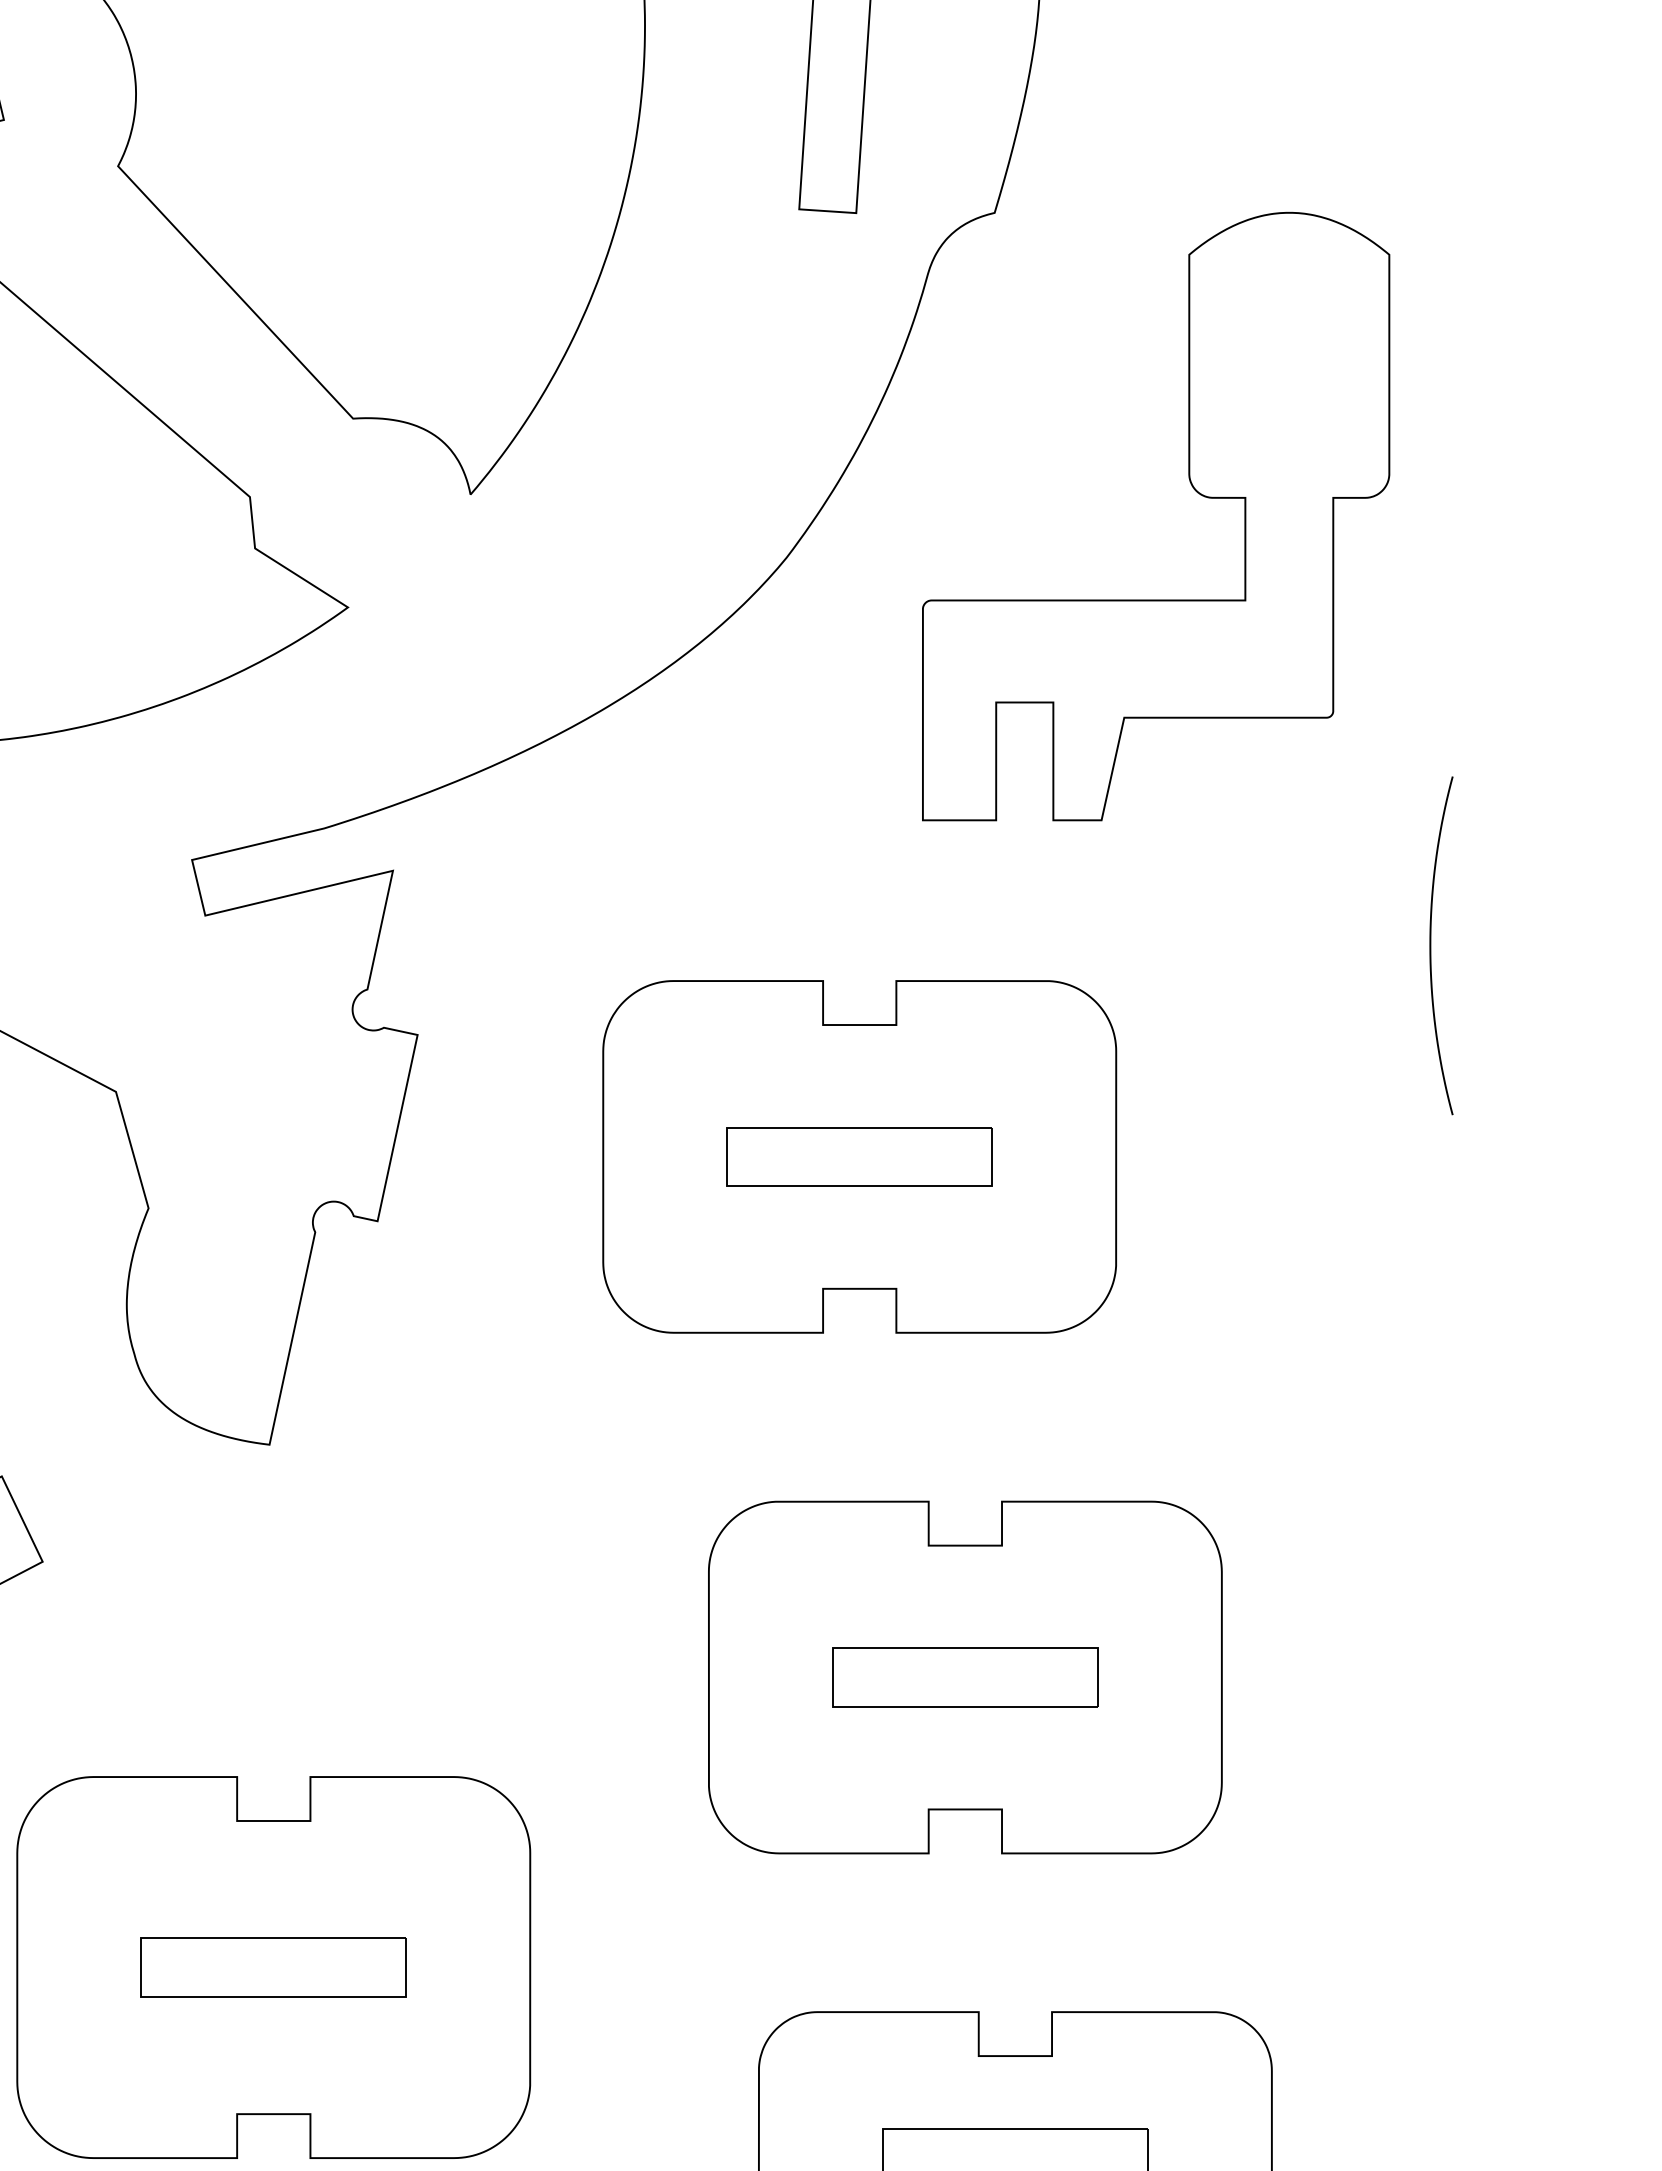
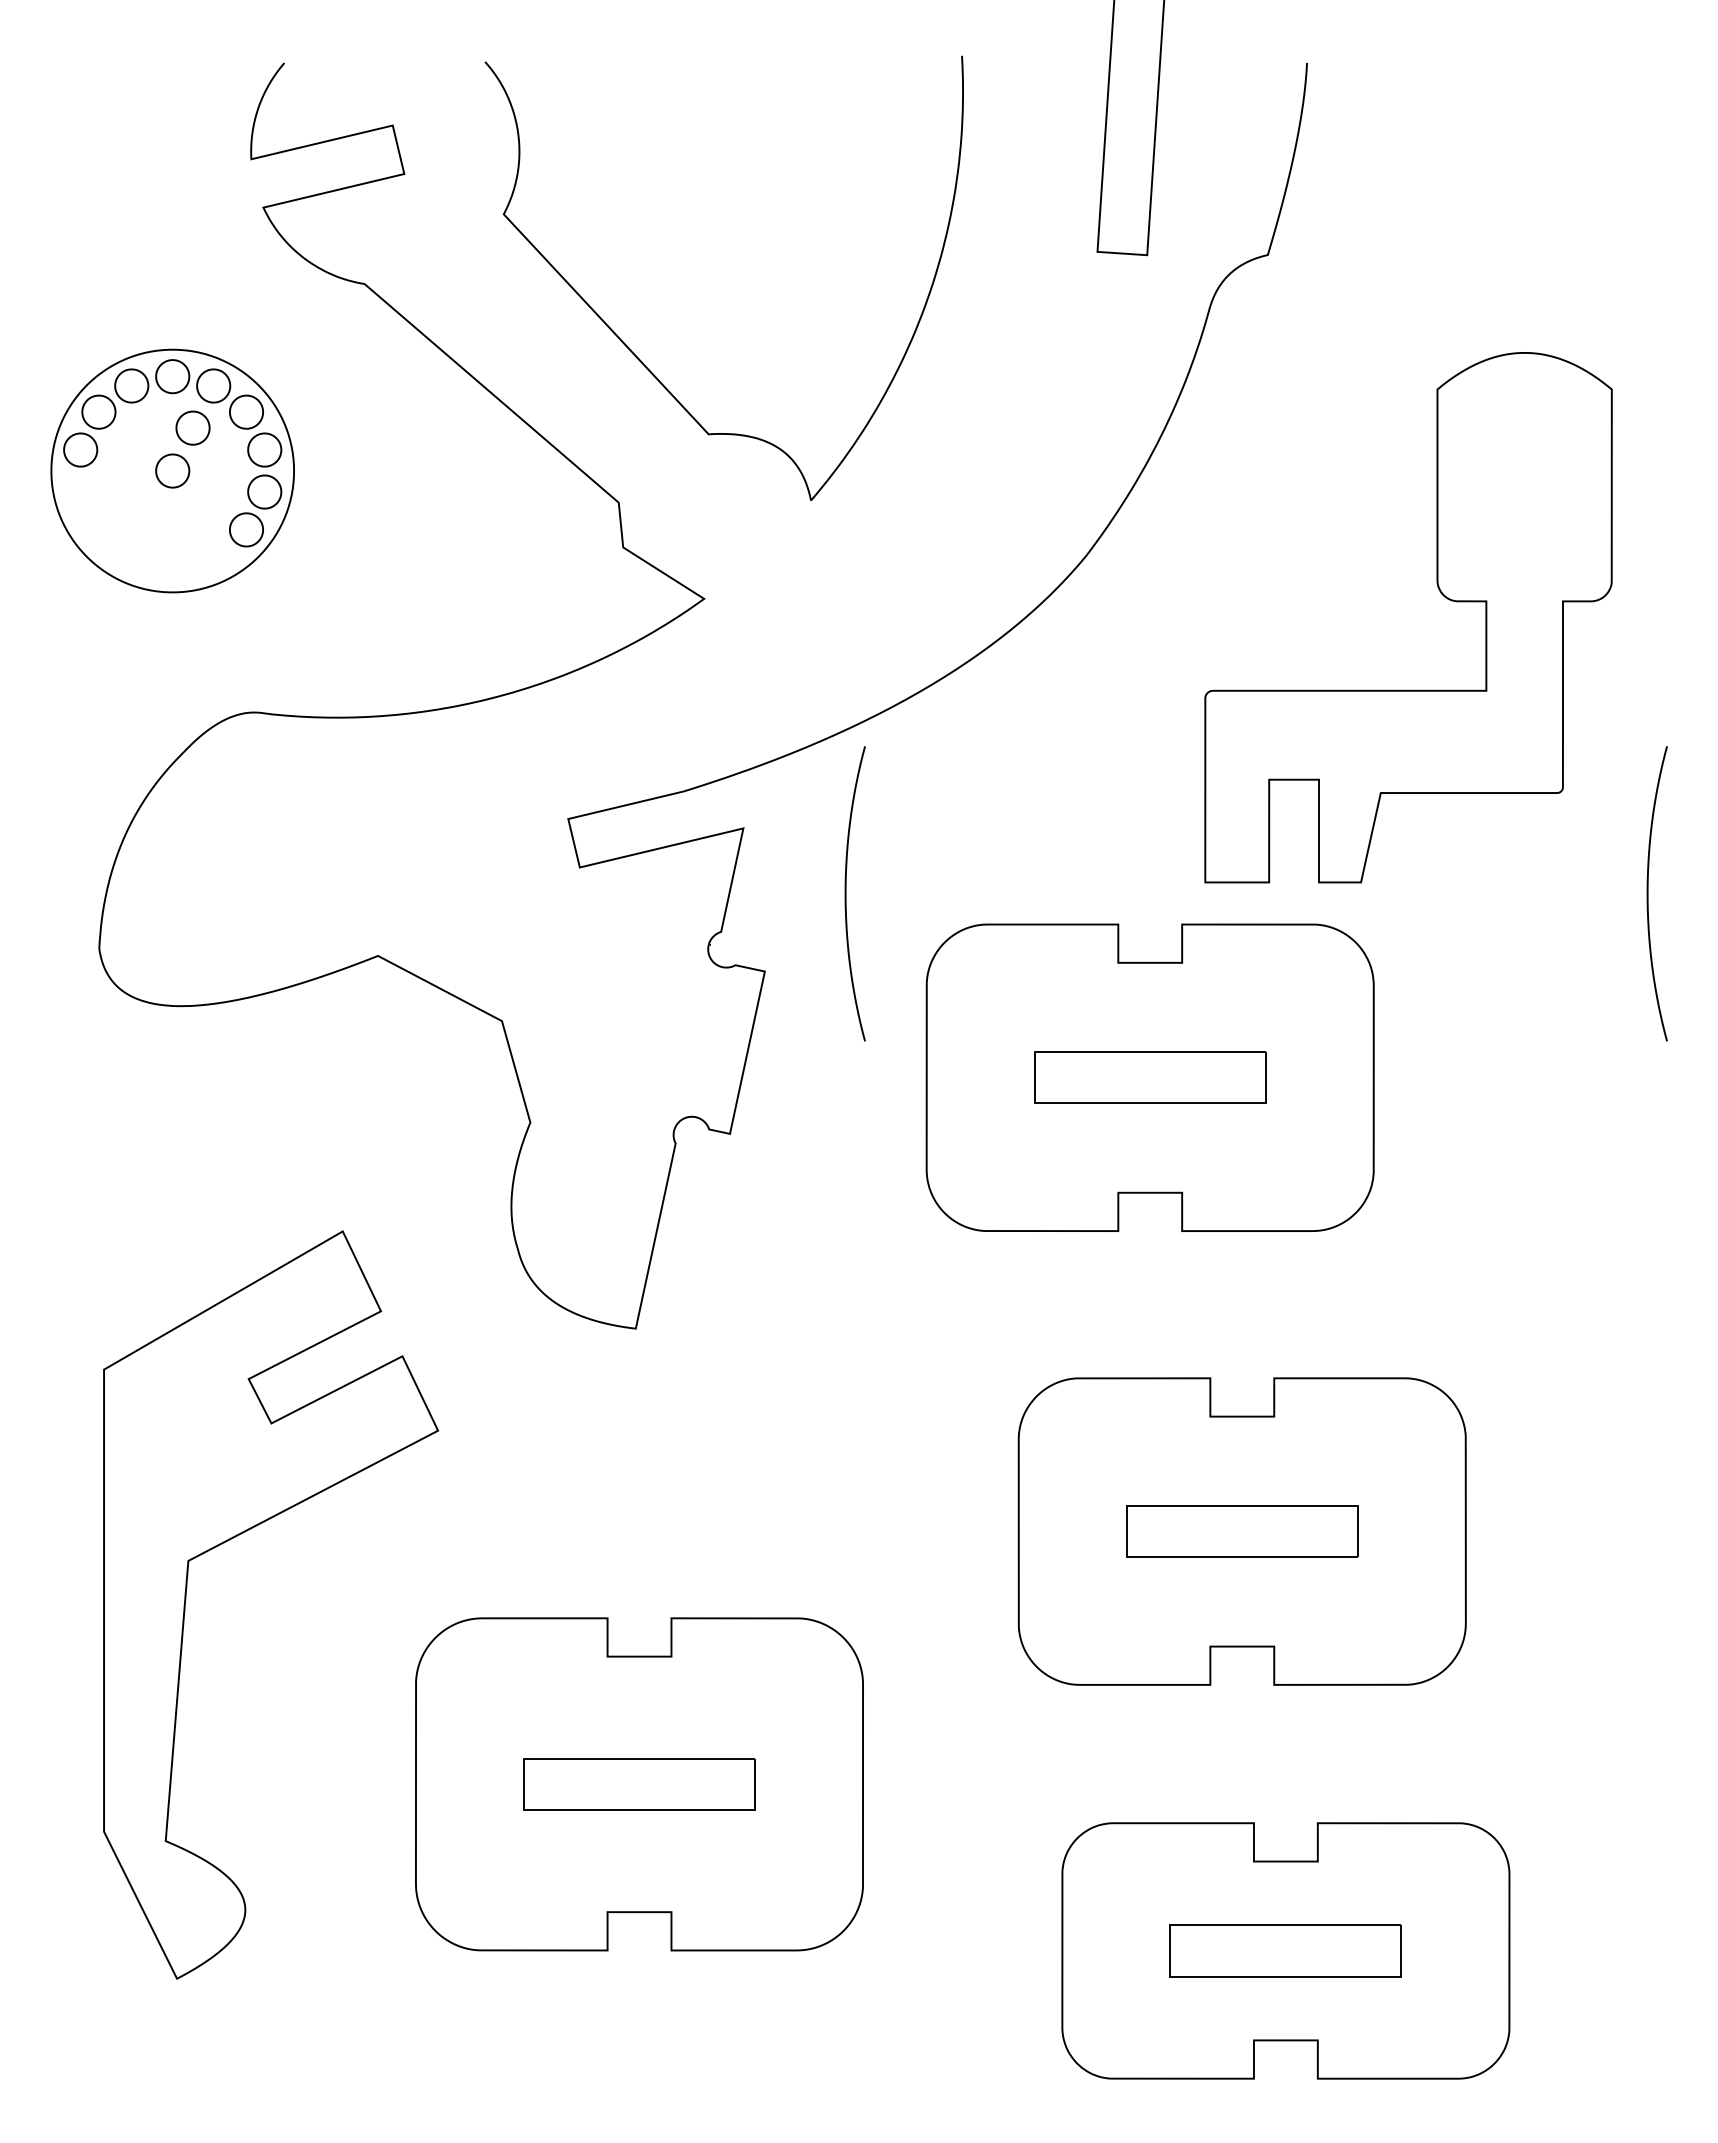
part: (1192, 488) -> (1440, 593), moved
curve: (511, 945) -> (846, 893), added

